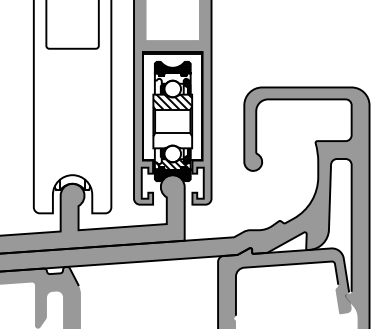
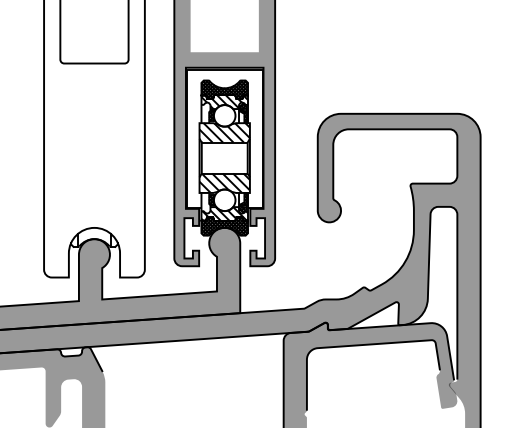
hatch: (172, 78) -> (224, 102), added
hatch: (172, 140) -> (224, 182), added

